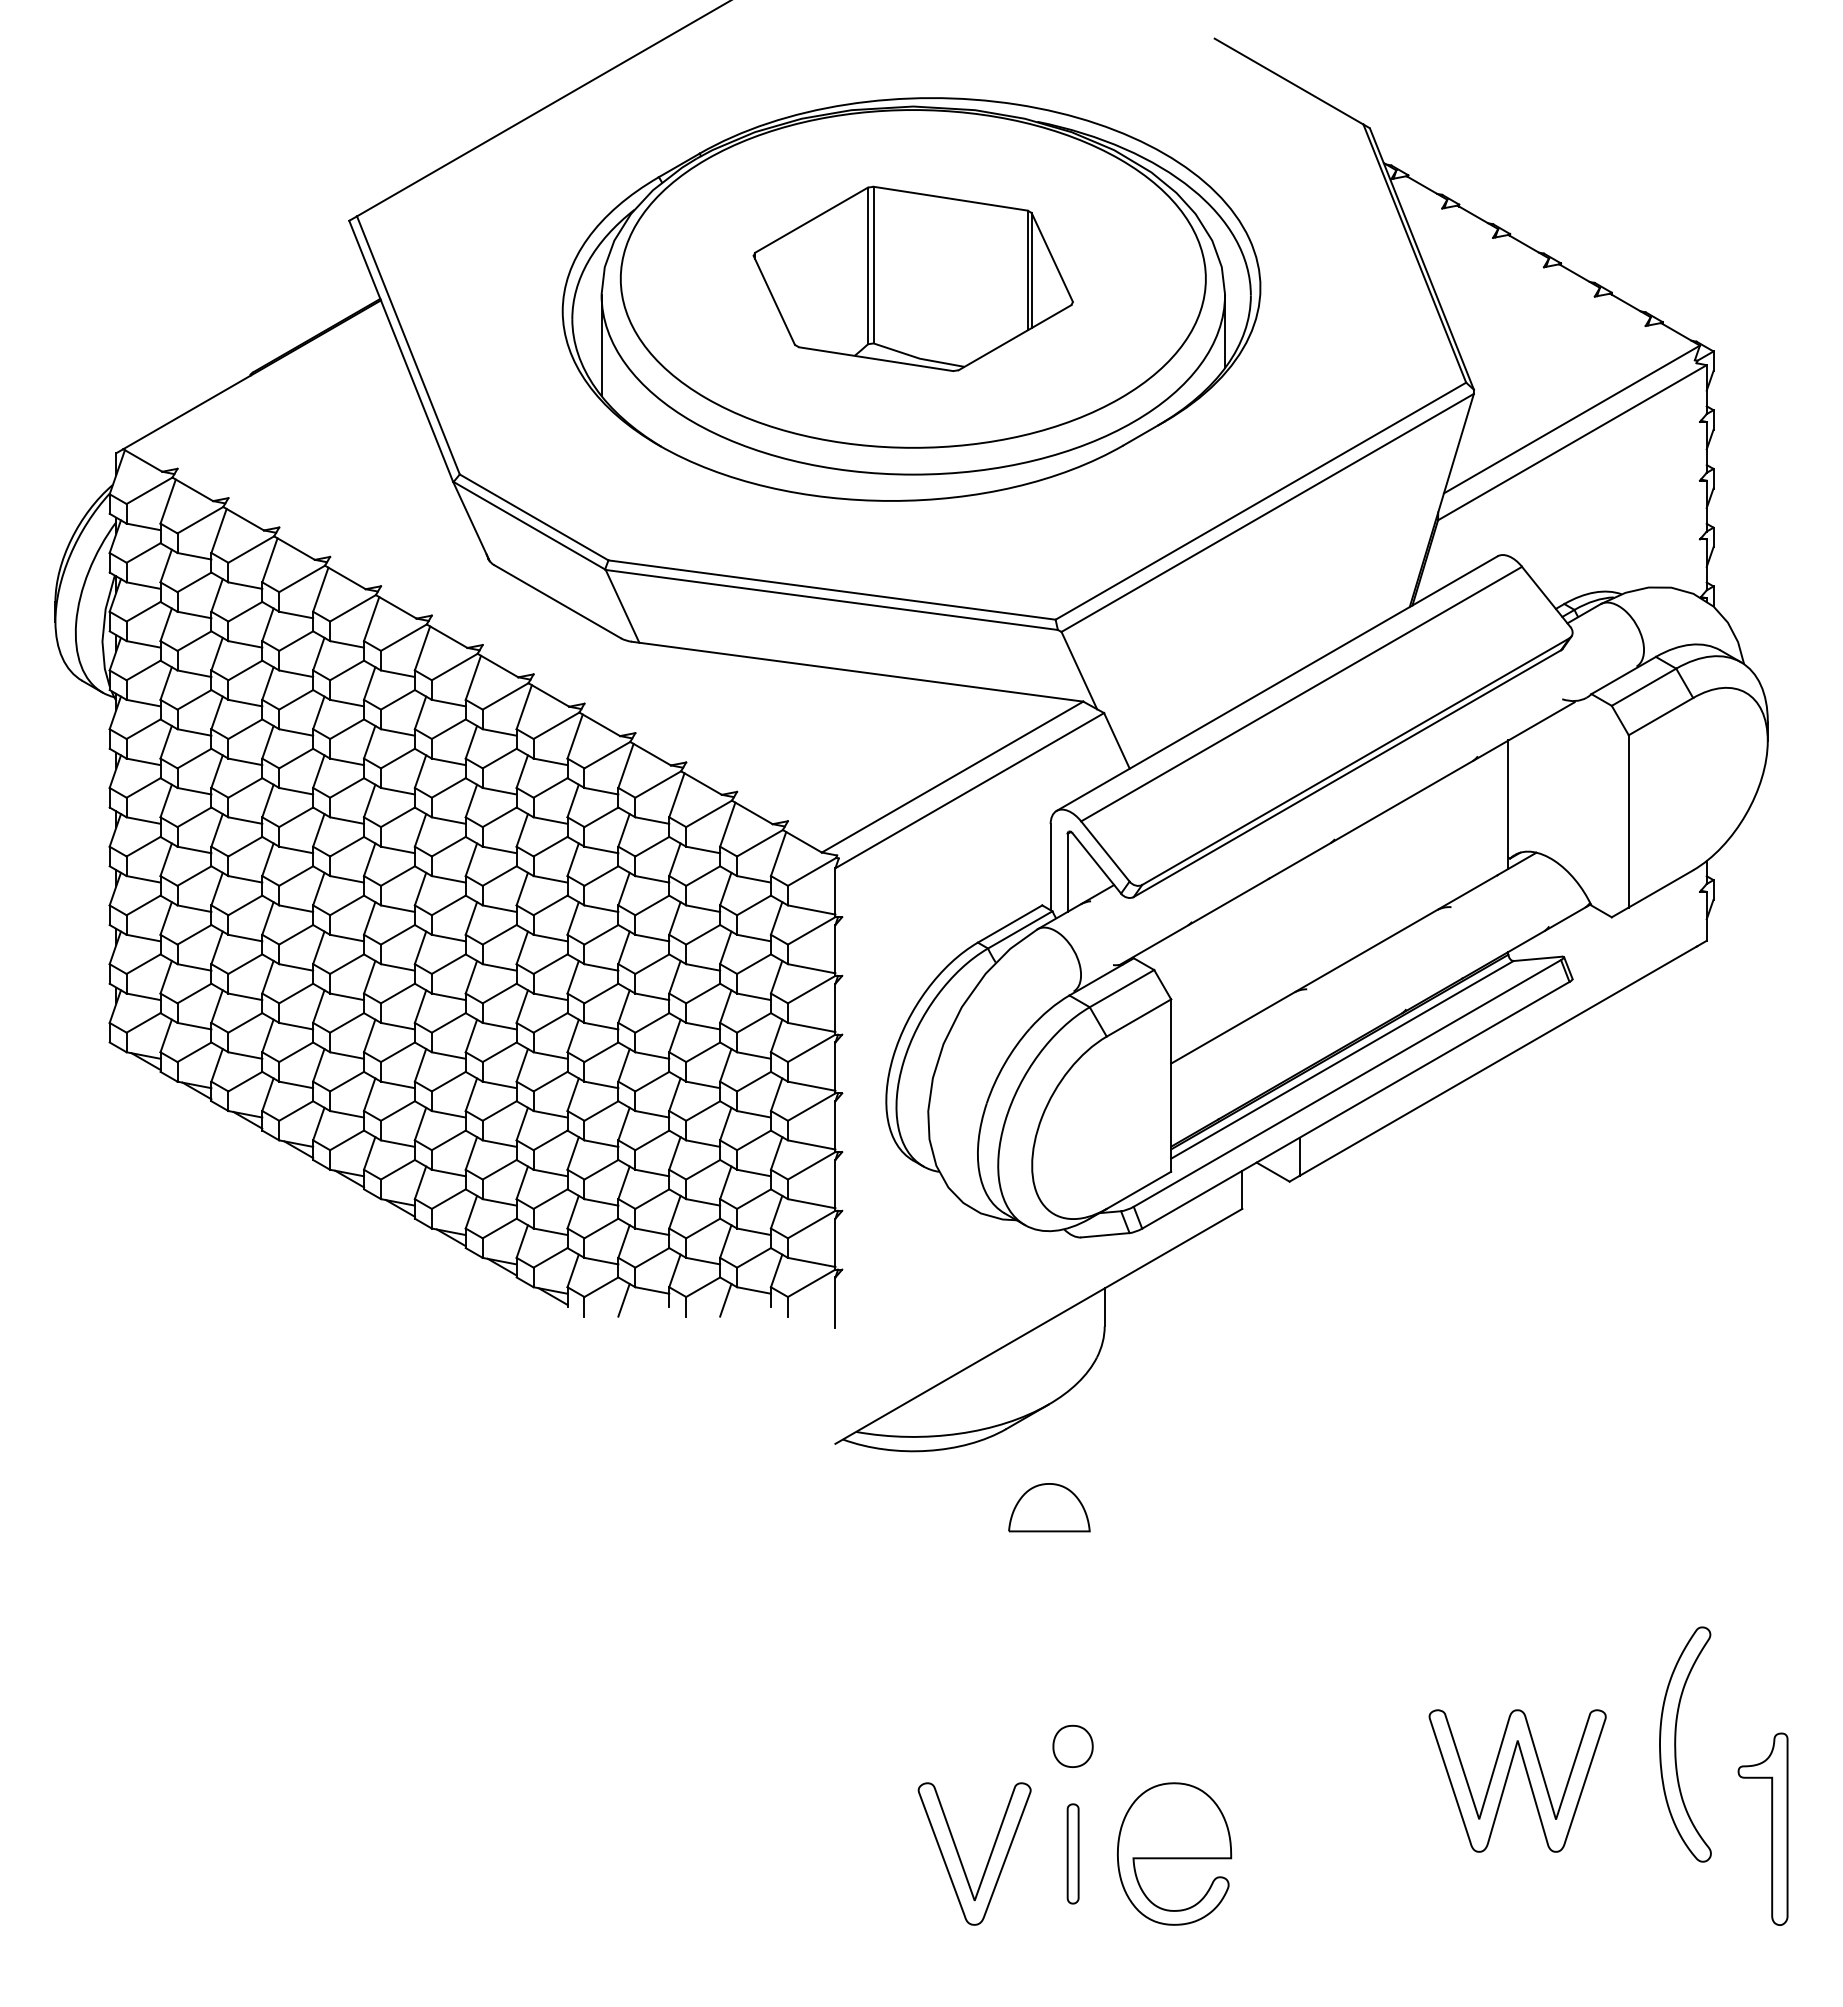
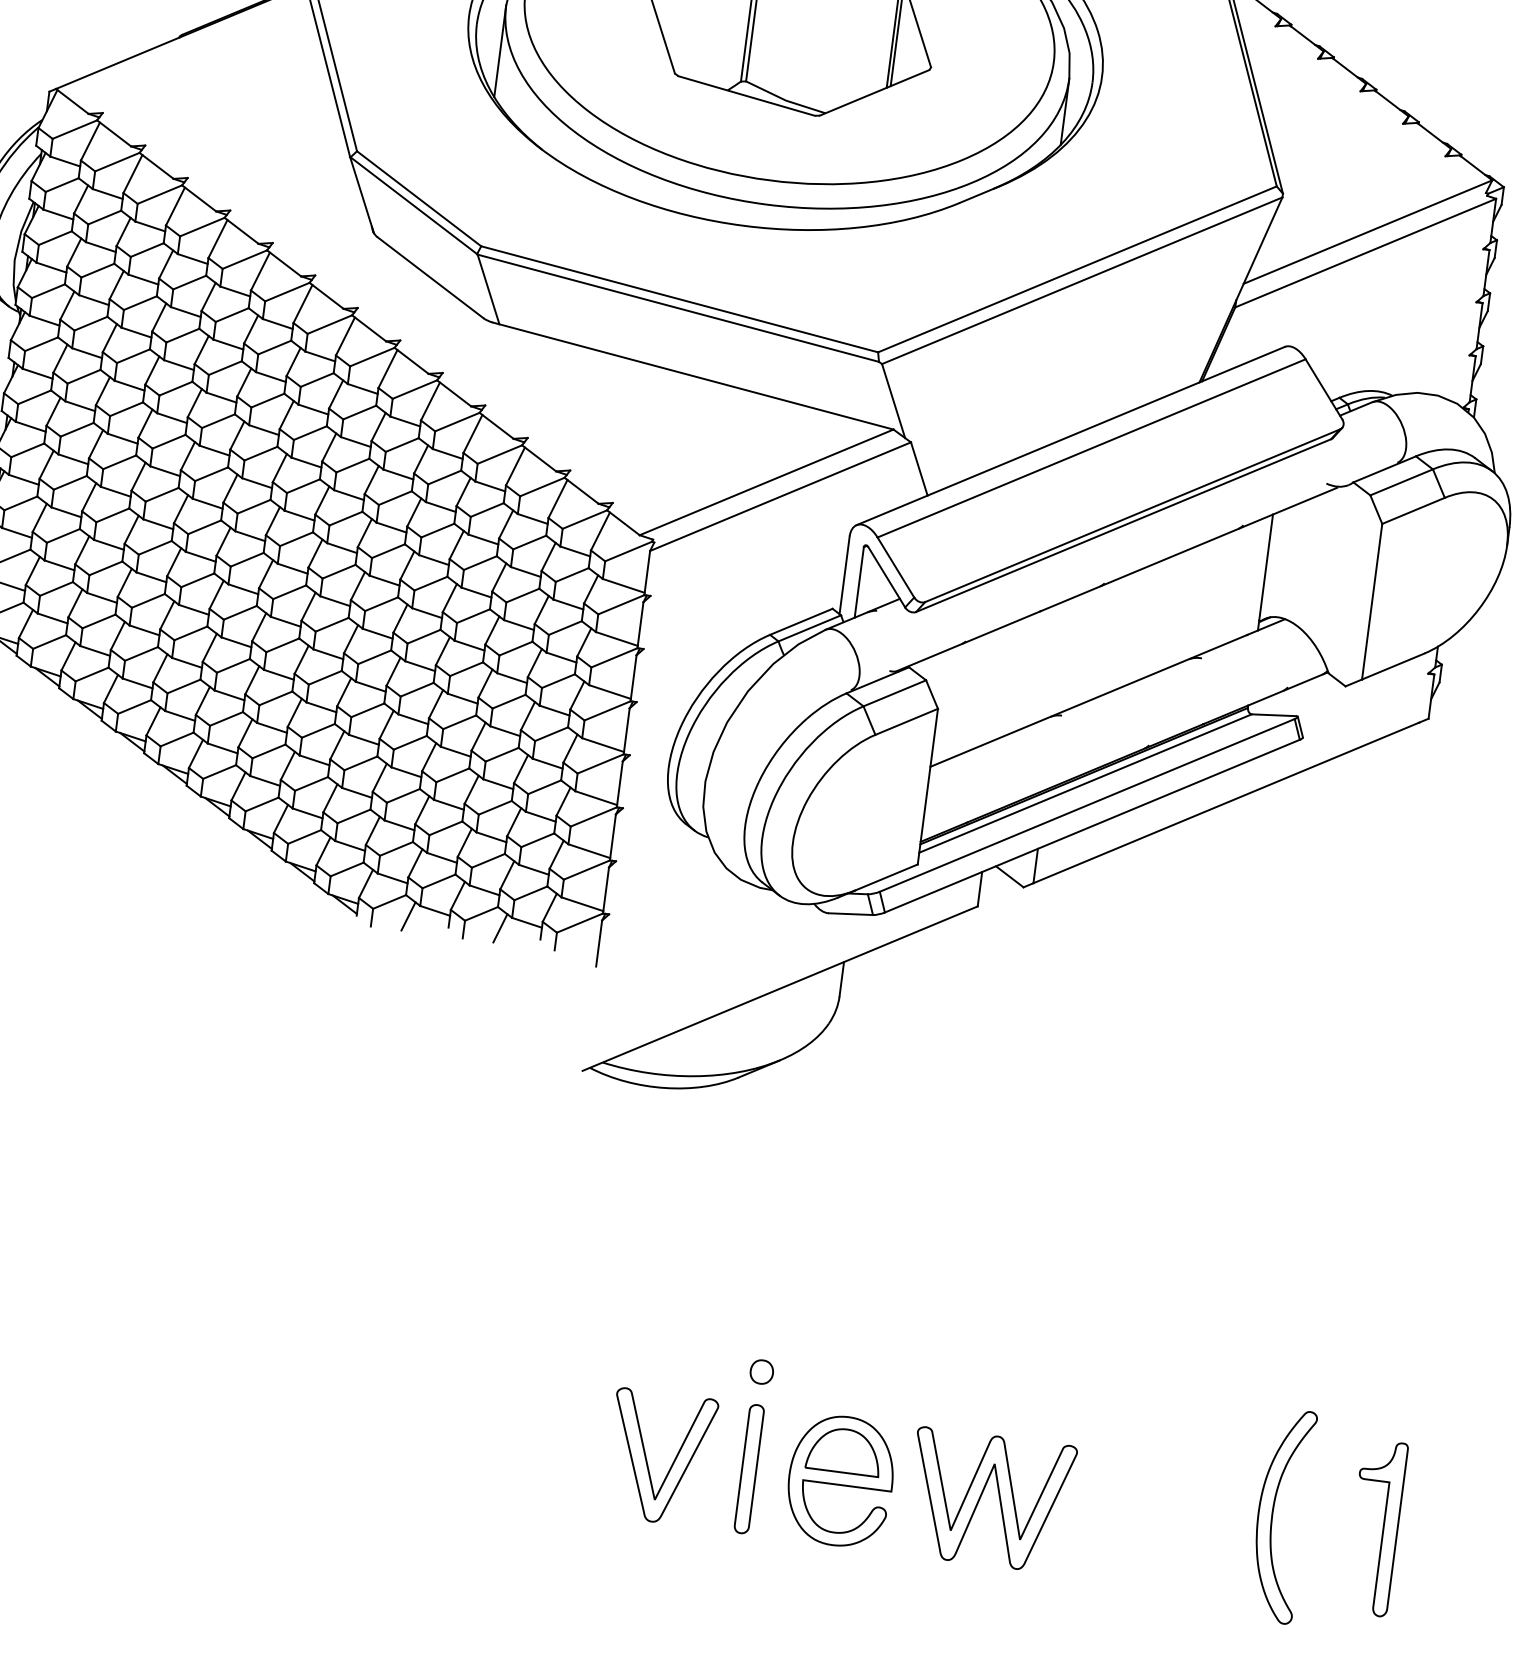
part: (1049, 1507) -> (844, 1450), moved
part: (1676, 1744) -> (1273, 1514), moved
part: (1073, 1746) -> (762, 1372), size x0.62
part: (1508, 1776) -> (982, 1495), moved
part: (1072, 1853) -> (748, 1468), size x1.43

